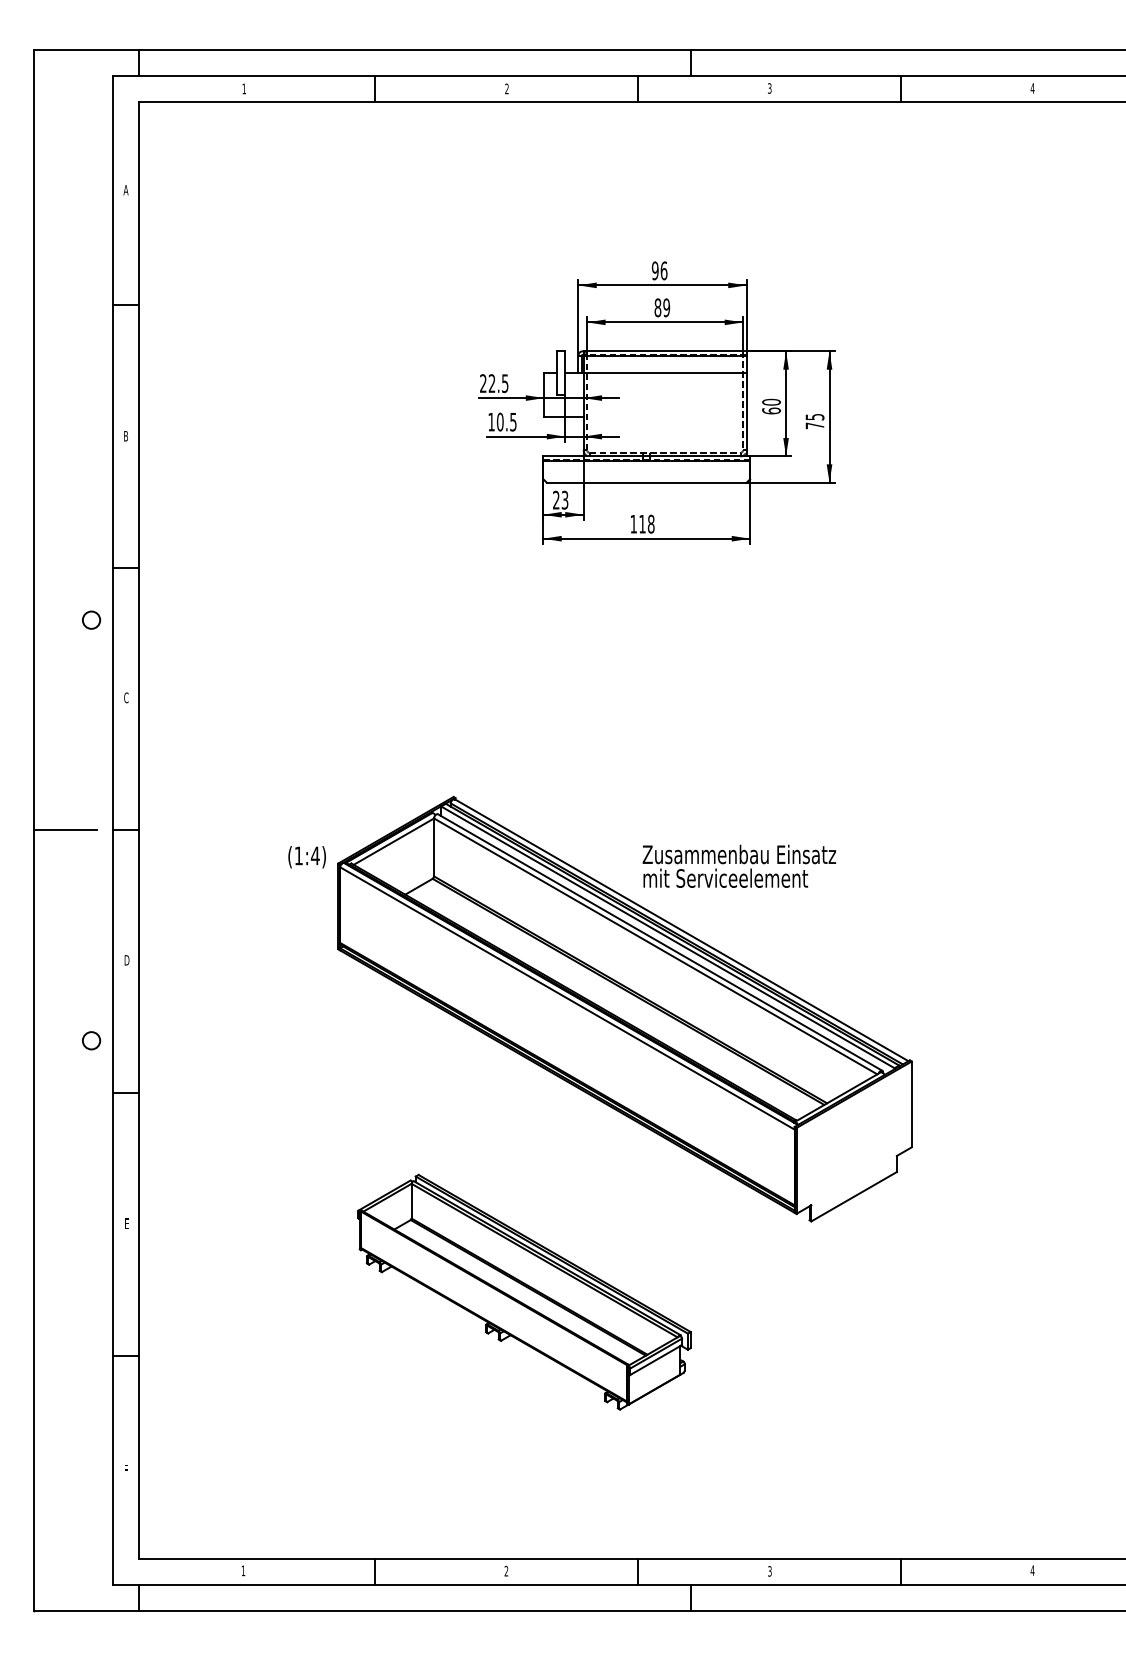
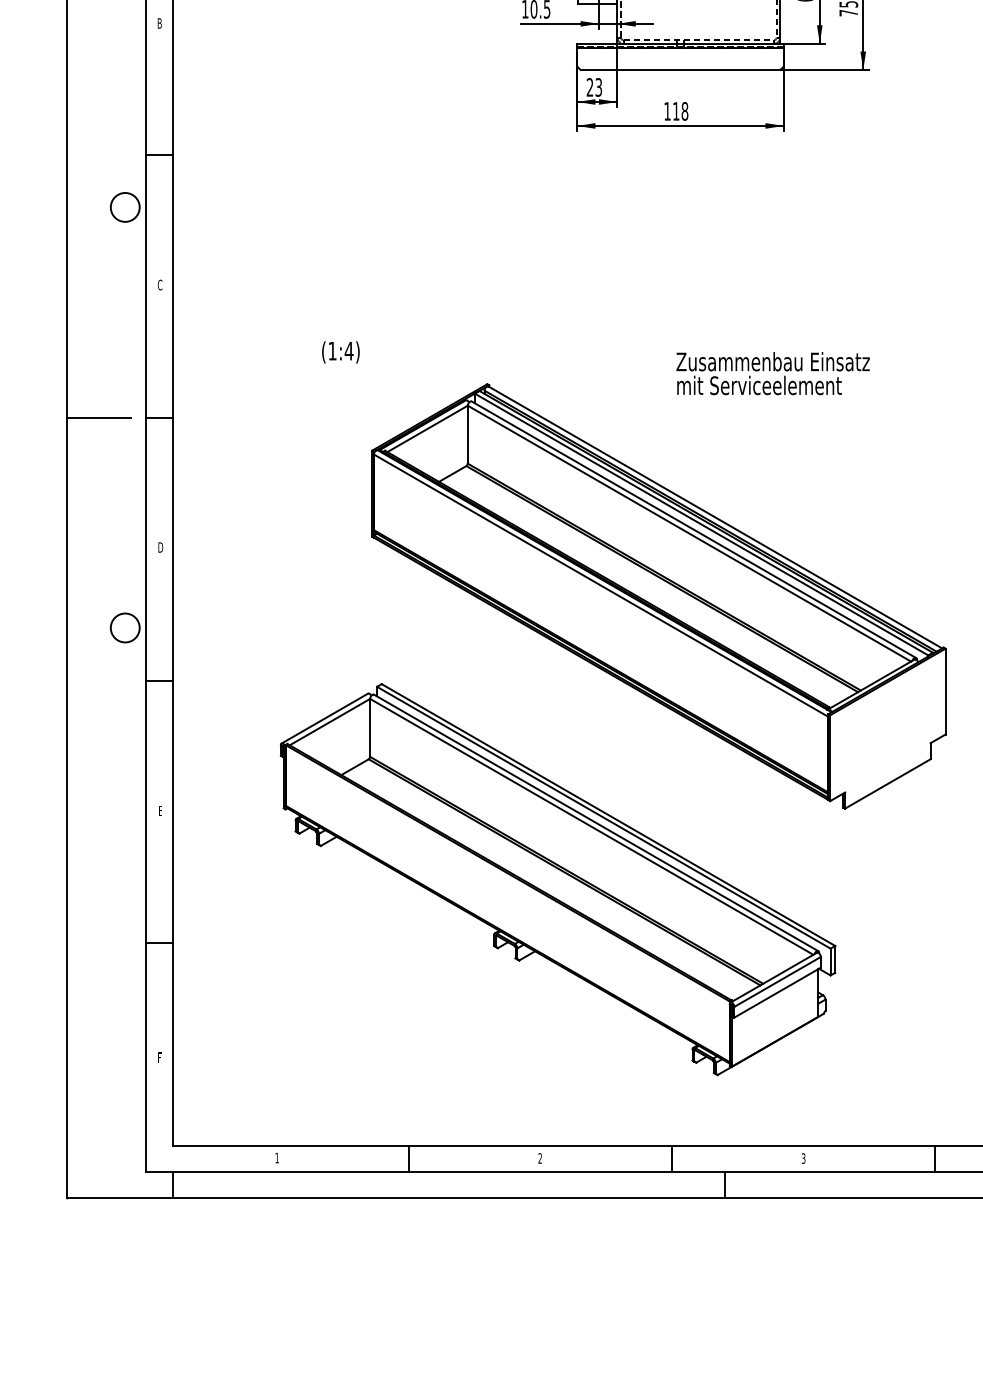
circle: (91, 619) -> (125, 206), size x1.67
text: (306, 857) -> (340, 352), moved
text: (739, 865) -> (773, 372), moved
circle: (91, 1040) -> (125, 627), size x1.67
part: (524, 1291) -> (558, 878), size x1.67

